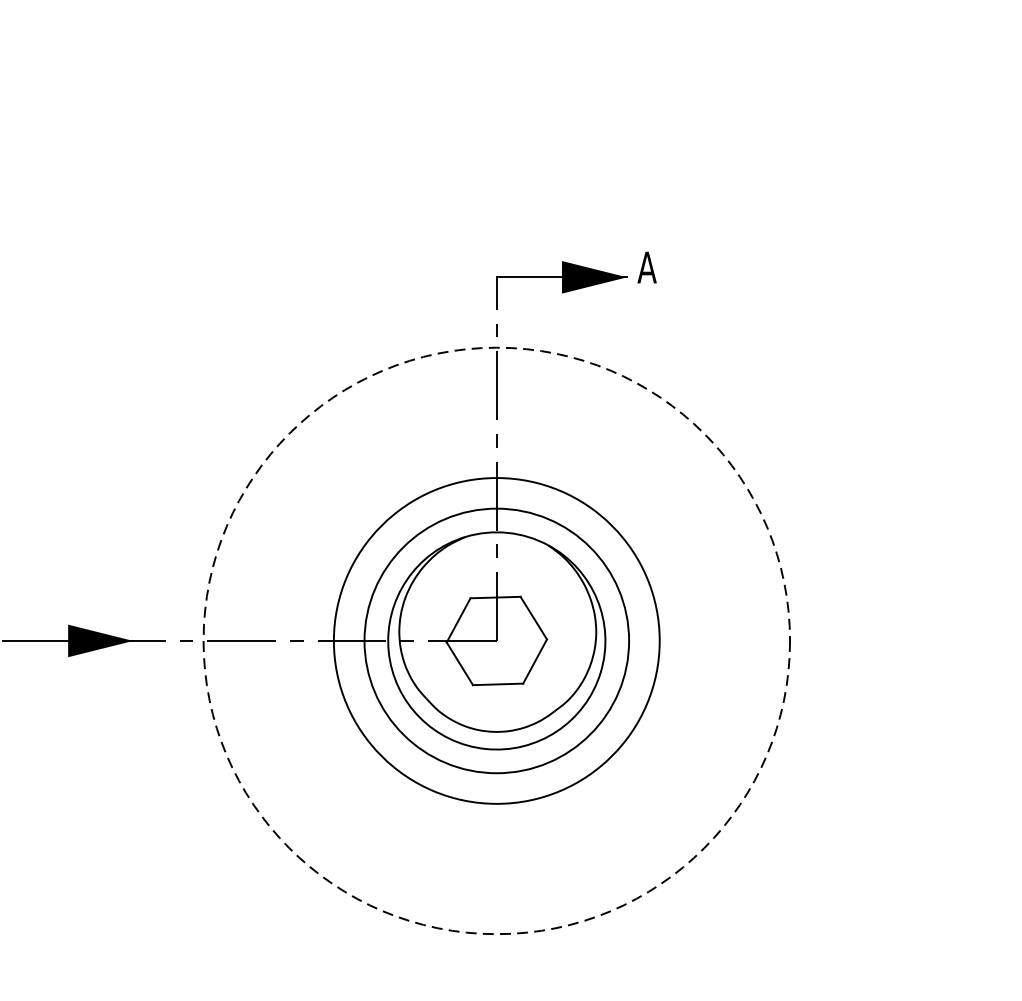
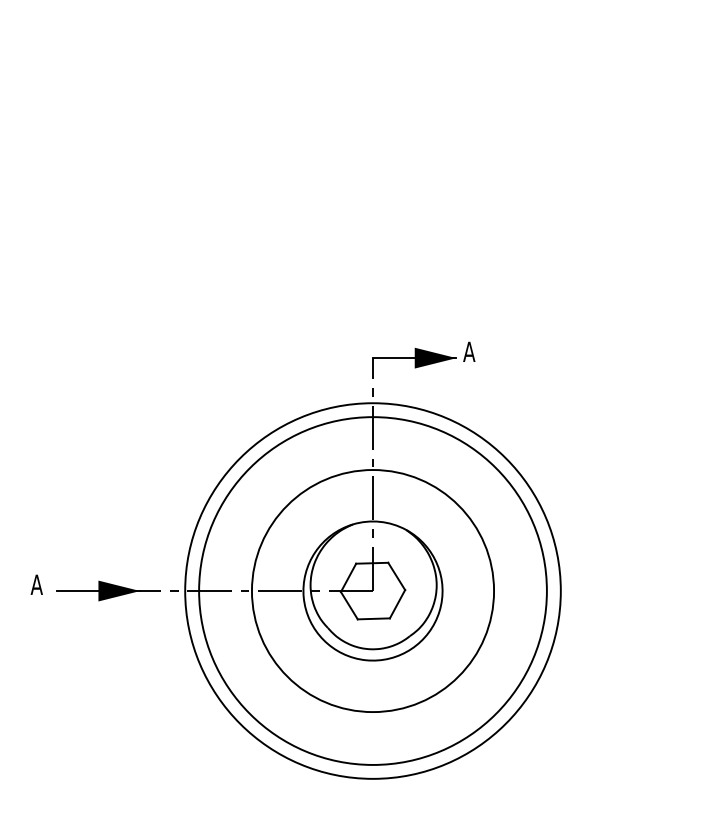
circle: (496, 640) -> (372, 590), dashed -> solid
circle: (496, 640) -> (372, 590), size x1.67
circle: (496, 641) -> (372, 591), size x1.43

